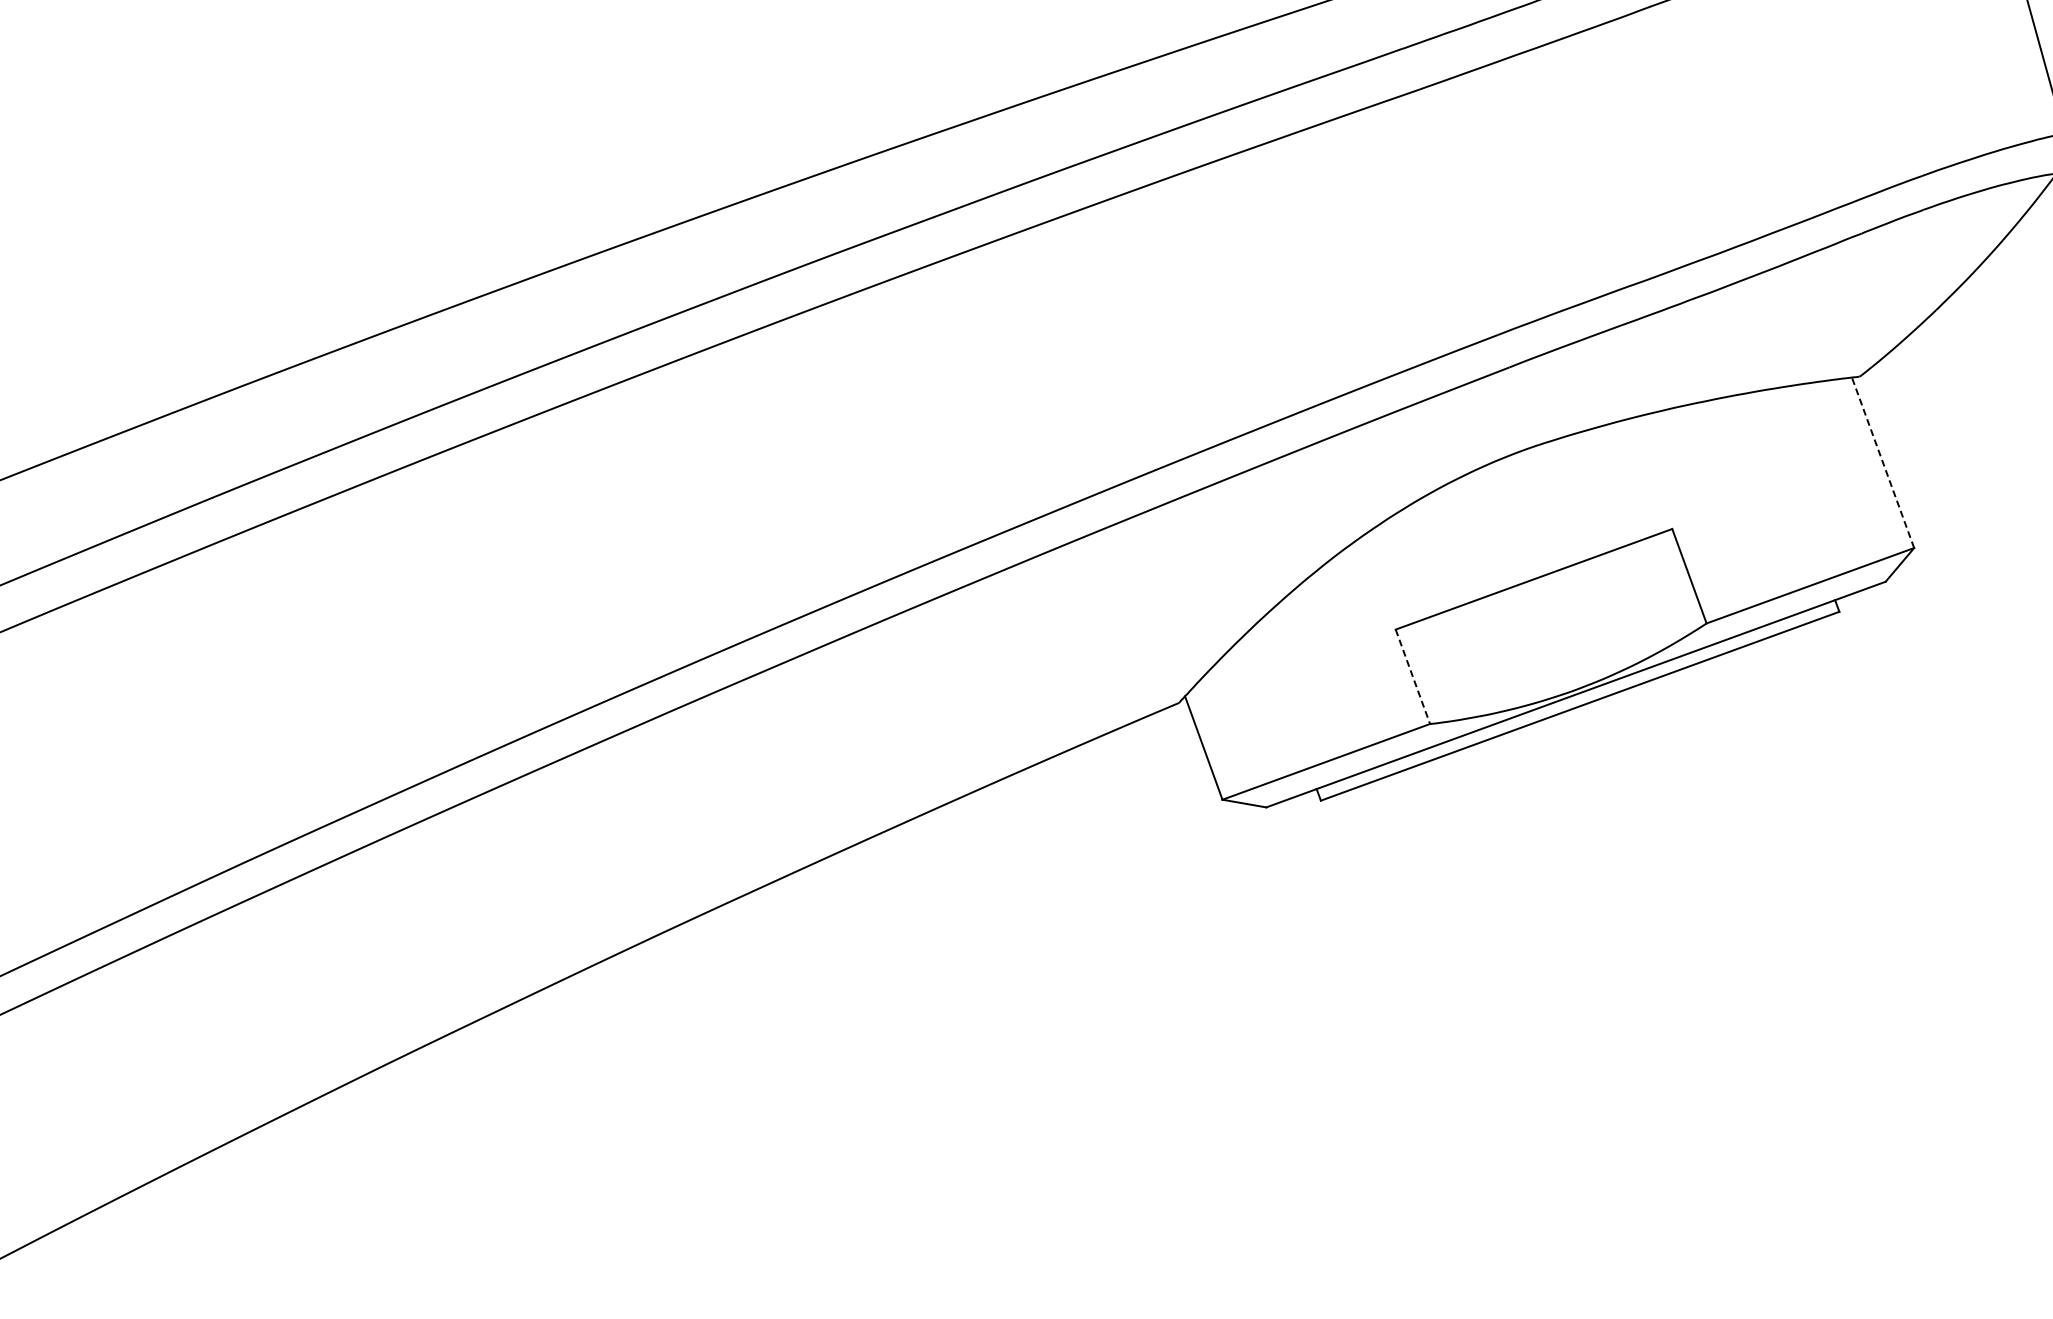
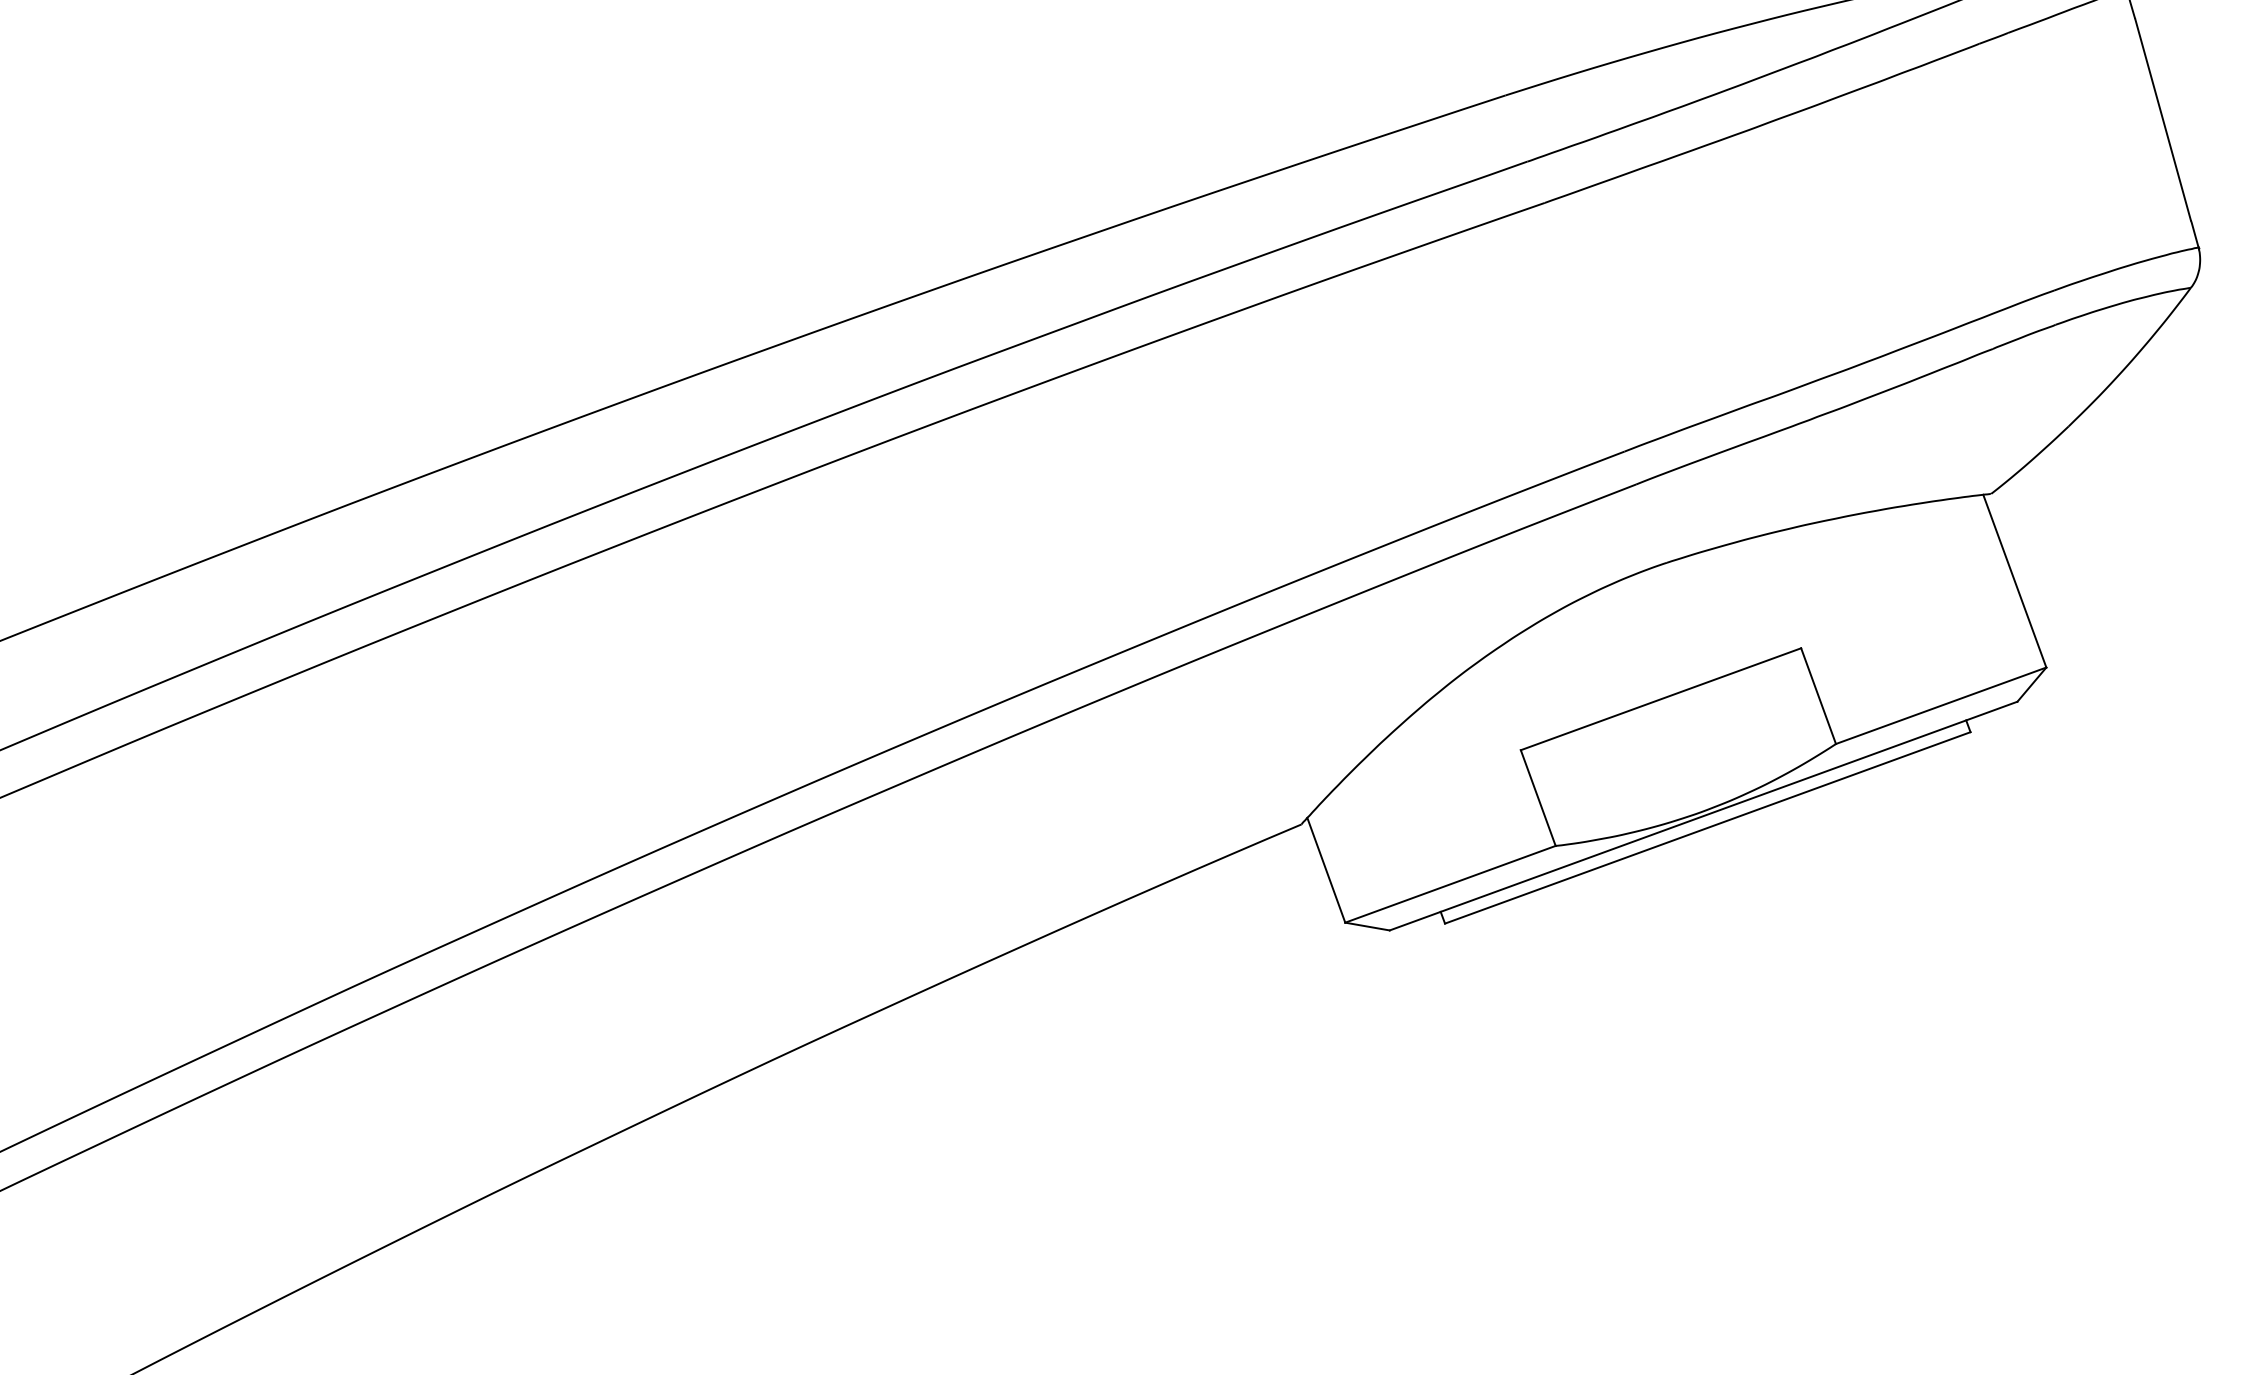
line: (1882, 463) -> (2014, 581), dashed -> solid
line: (1413, 677) -> (1538, 798), dashed -> solid

